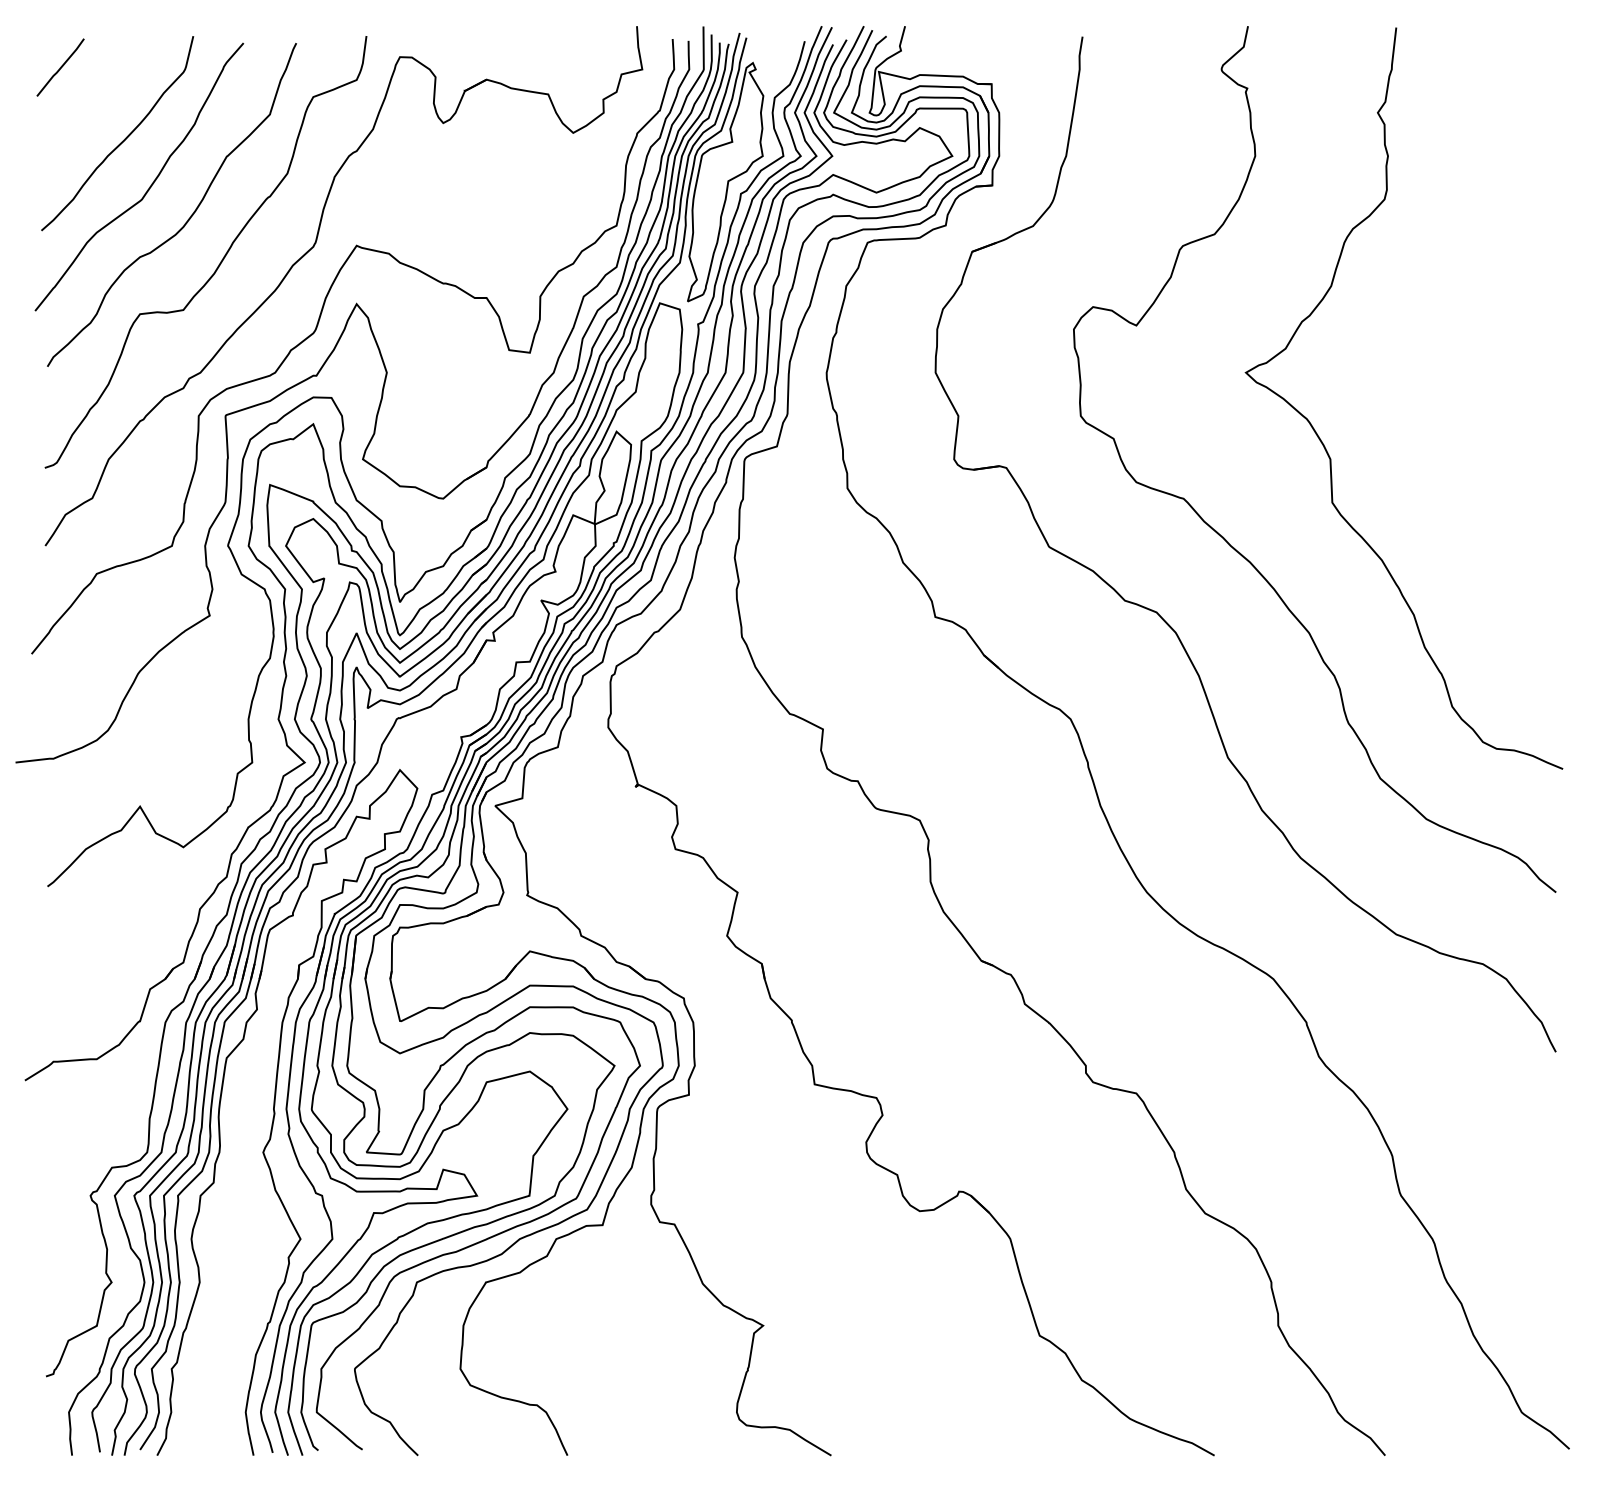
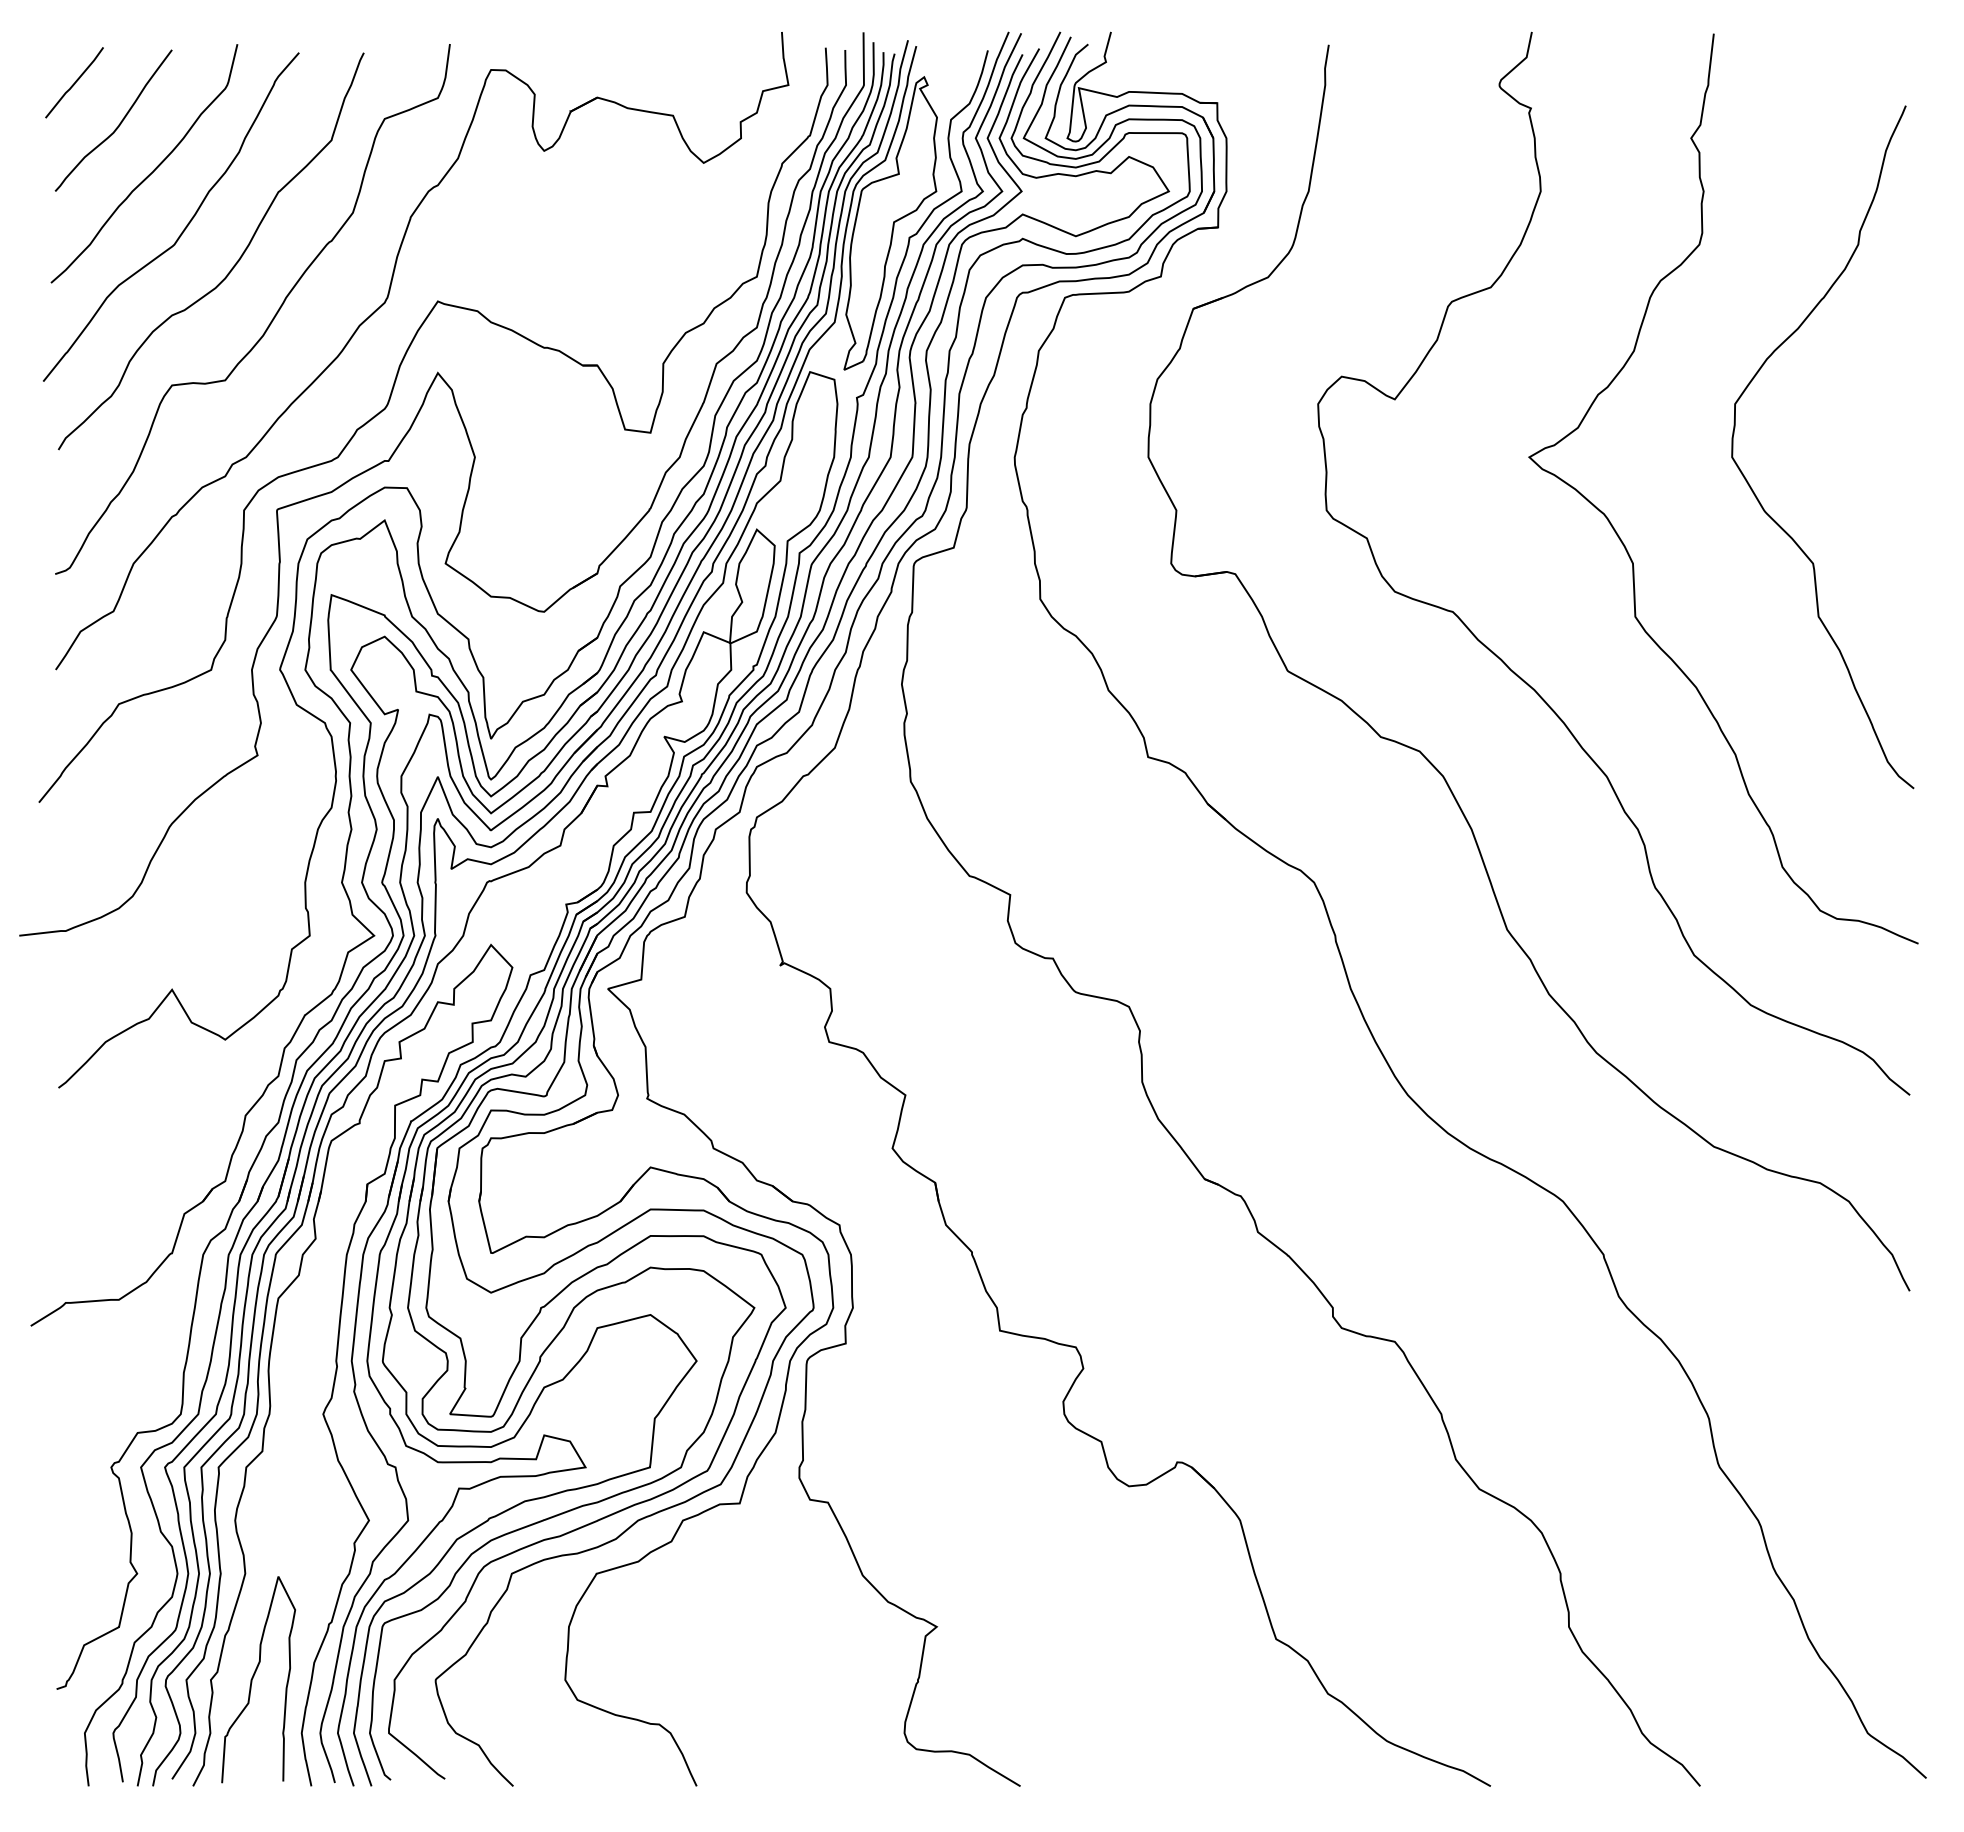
curve: (96, 101) -> (118, 124), added
curve: (1427, 398) -> (1752, 488), added
curve: (207, 1366) -> (254, 1676), added

